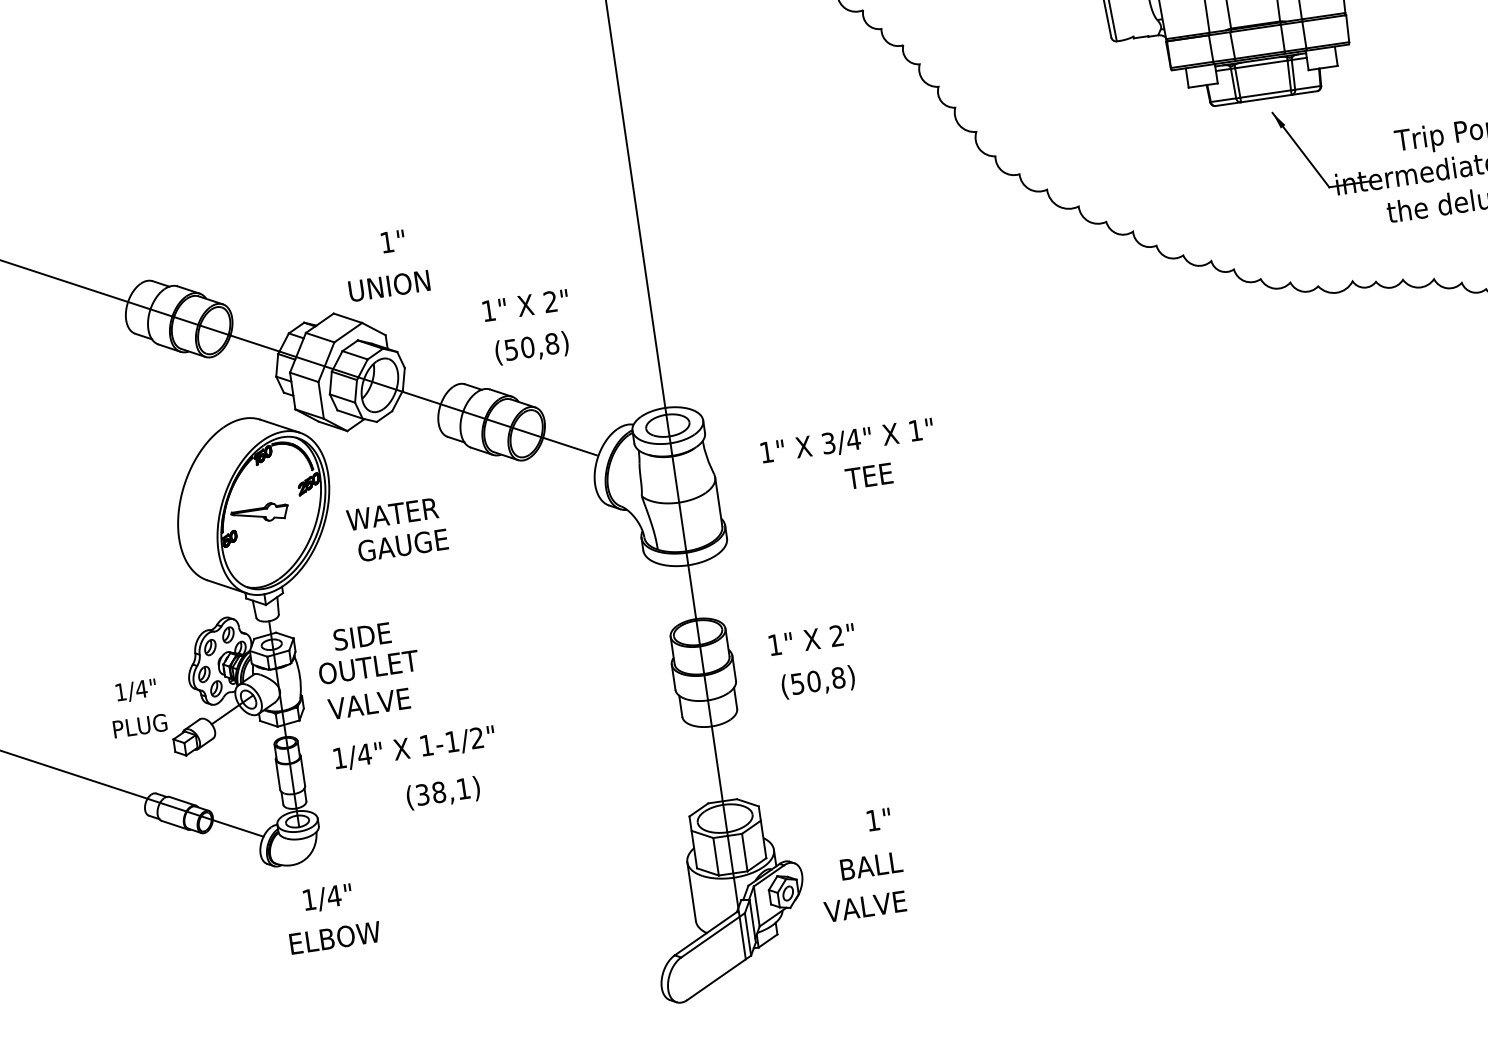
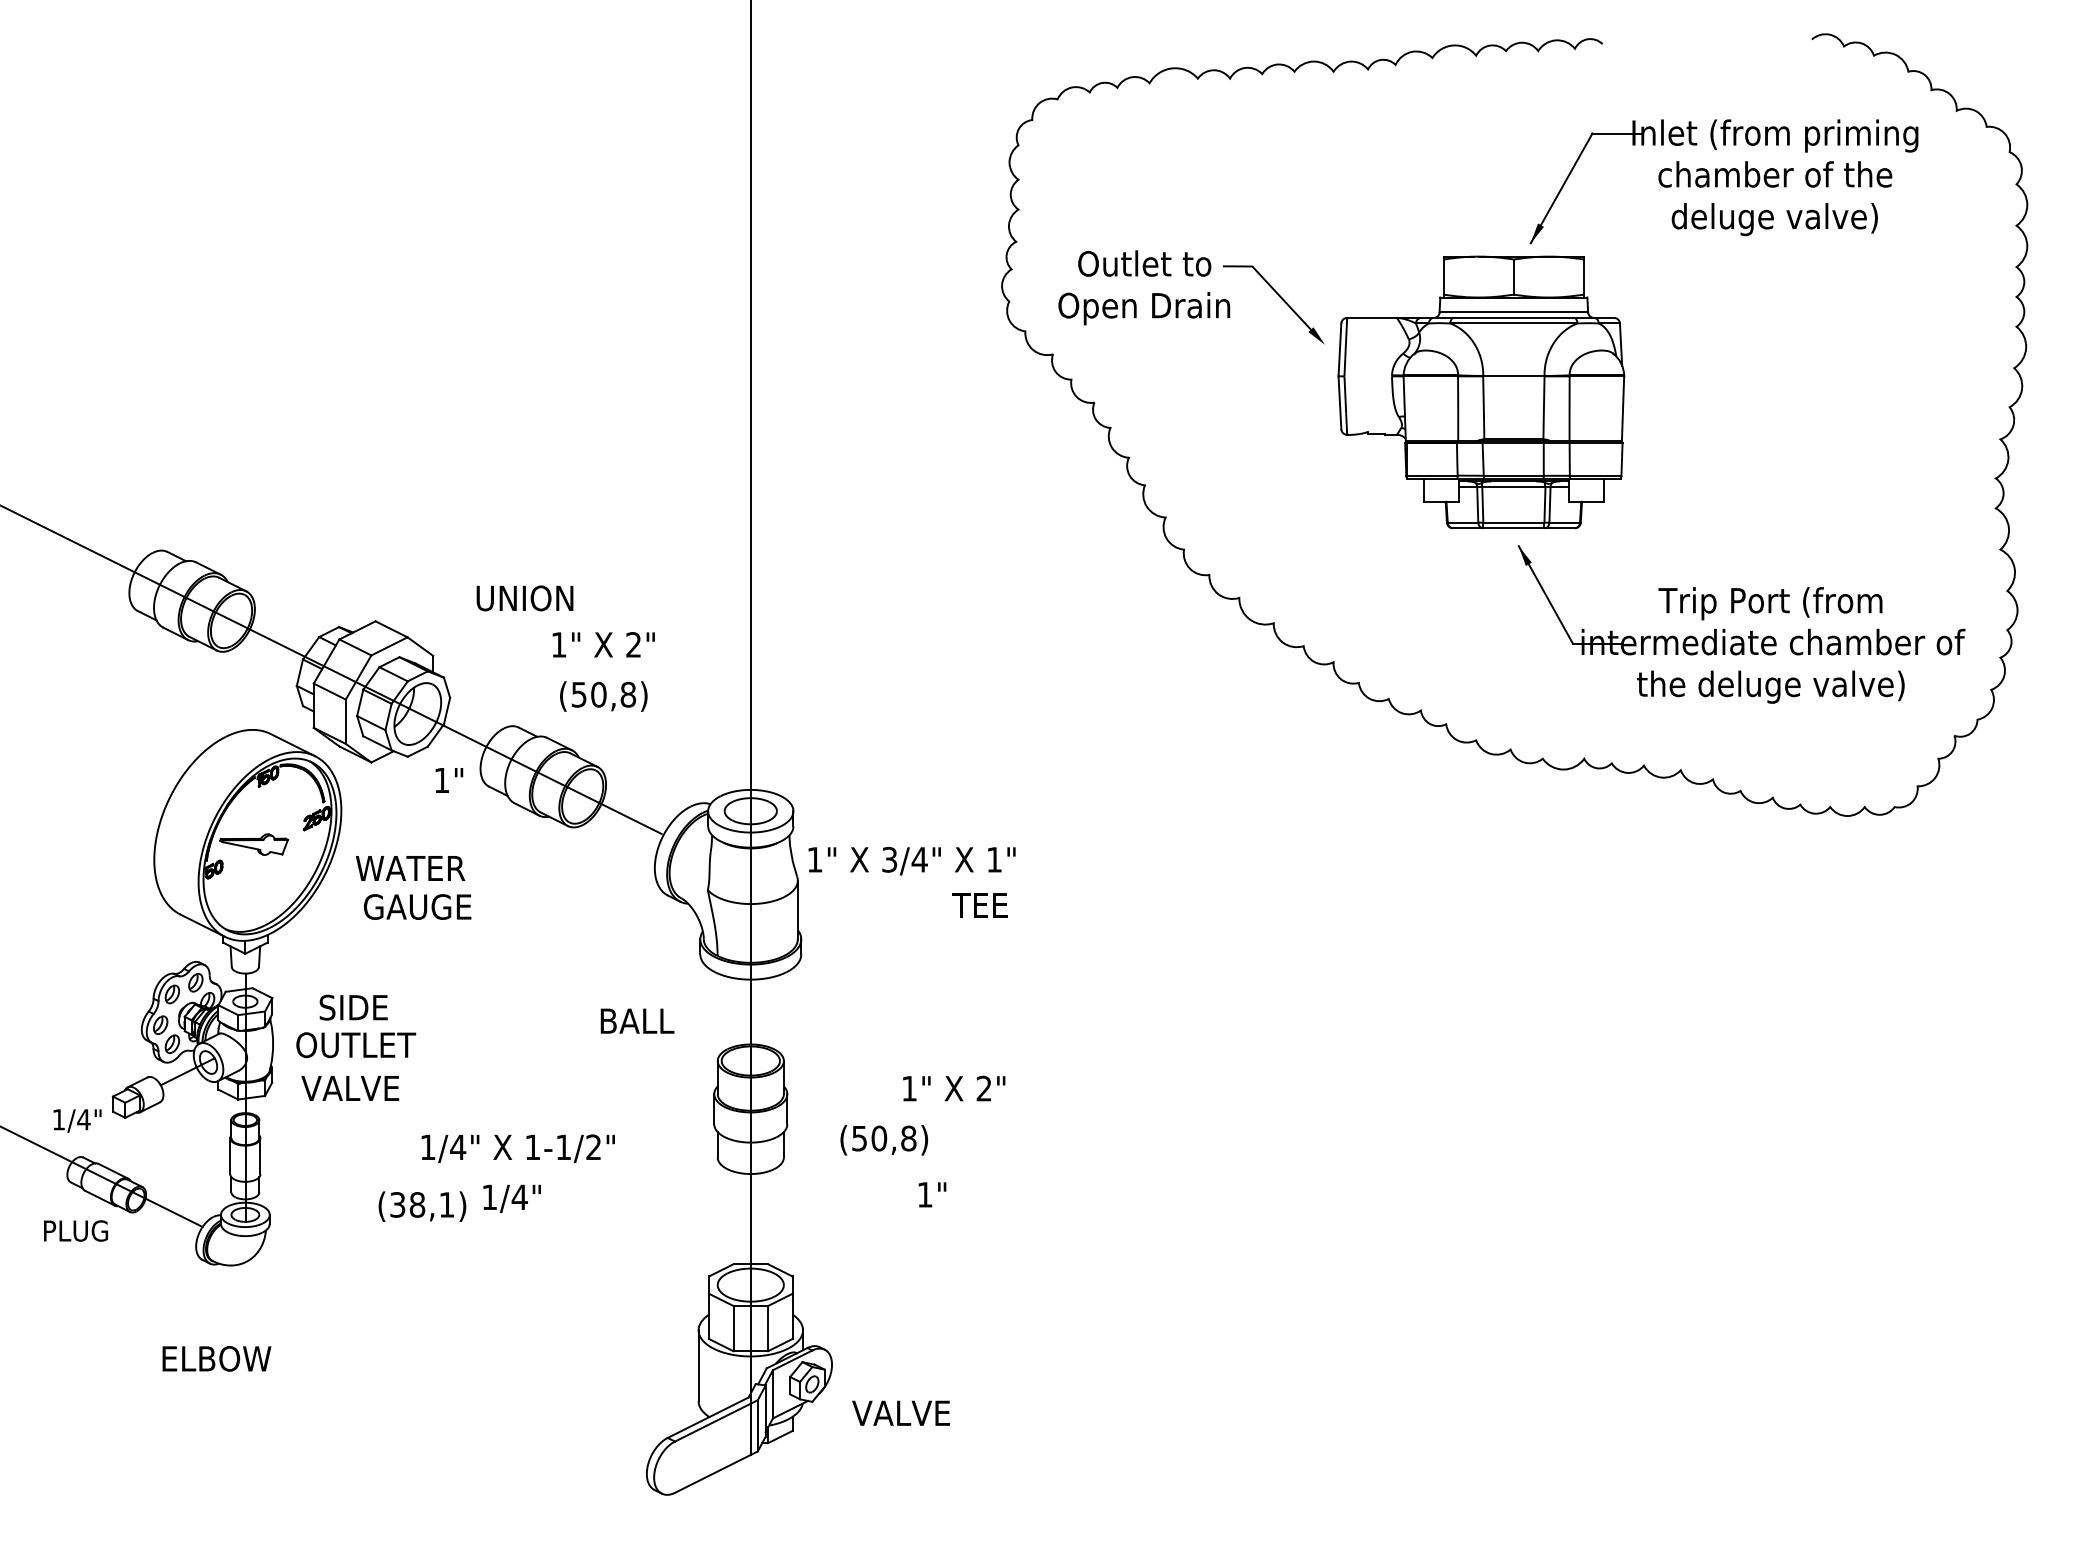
text: (393, 241) -> (449, 780), moved
text: (388, 286) -> (524, 598), moved
text: (846, 442) -> (911, 861), moved
text: (812, 639) -> (954, 1088), moved
text: (136, 690) -> (77, 1120), moved
text: (139, 725) -> (75, 1230), moved
text: (414, 748) -> (517, 1148), moved
text: (879, 819) -> (932, 1194), moved
text: (871, 865) -> (637, 1020), moved
text: (327, 898) -> (511, 1198), moved
text: (334, 937) -> (216, 1358), moved

